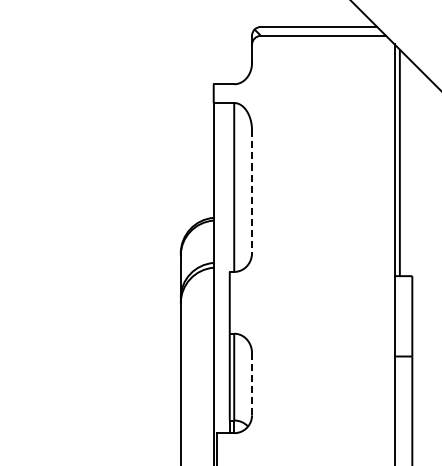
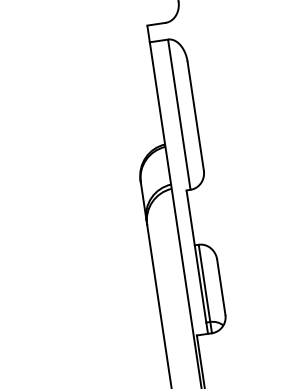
line: (252, 192) -> (196, 116), dashed -> solid
line: (252, 384) -> (221, 287), dashed -> solid

